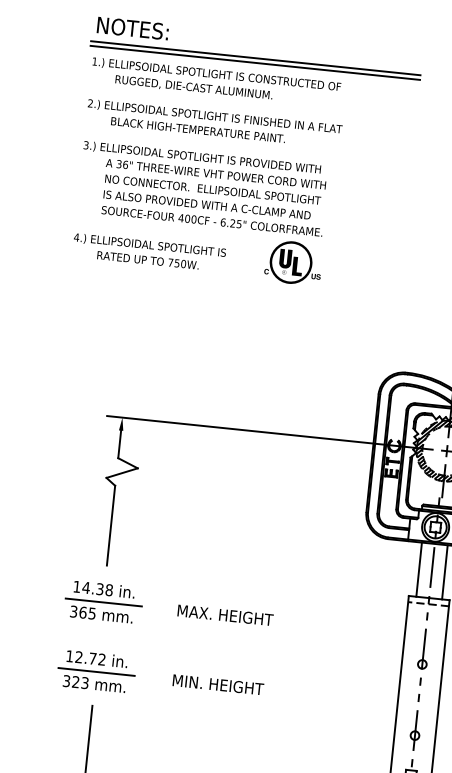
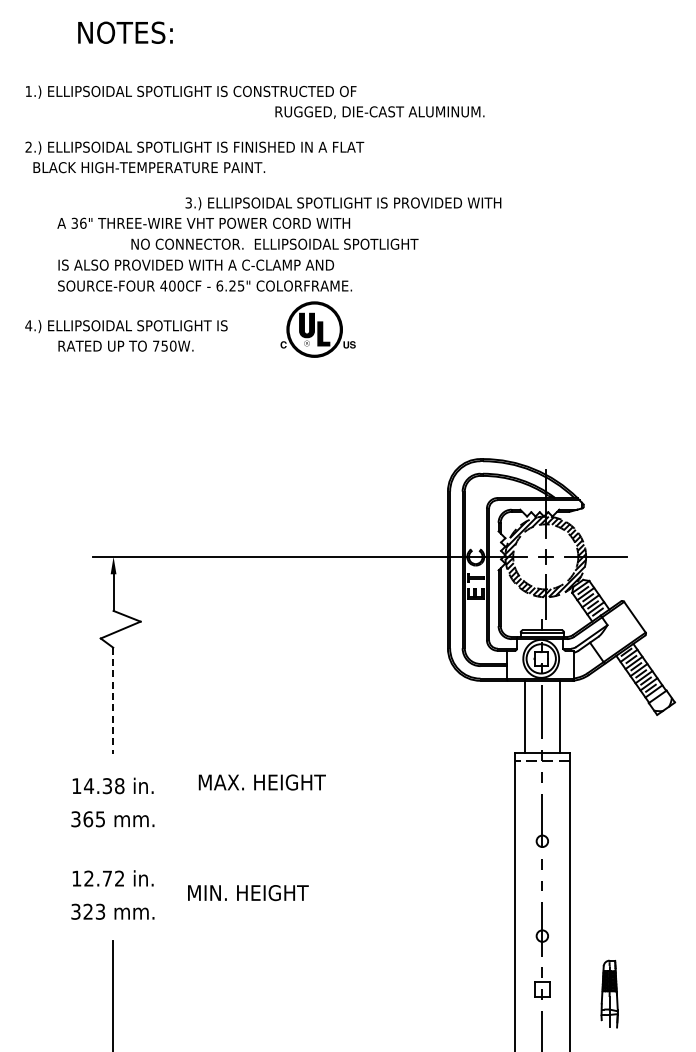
text: (133, 28) -> (125, 32), moved
line: (255, 58) -> (240, 65), removed
line: (255, 63) -> (240, 71), removed
text: (193, 87) -> (379, 112), moved
text: (198, 129) -> (149, 167), moved
text: (202, 157) -> (343, 203), moved
text: (212, 189) -> (274, 243), moved
line: (111, 526) -> (113, 701), solid -> dashed
line: (103, 602) -> (113, 803), removed
text: (224, 615) -> (261, 782), moved
line: (96, 671) -> (113, 895), removed
text: (218, 685) -> (248, 893), moved

